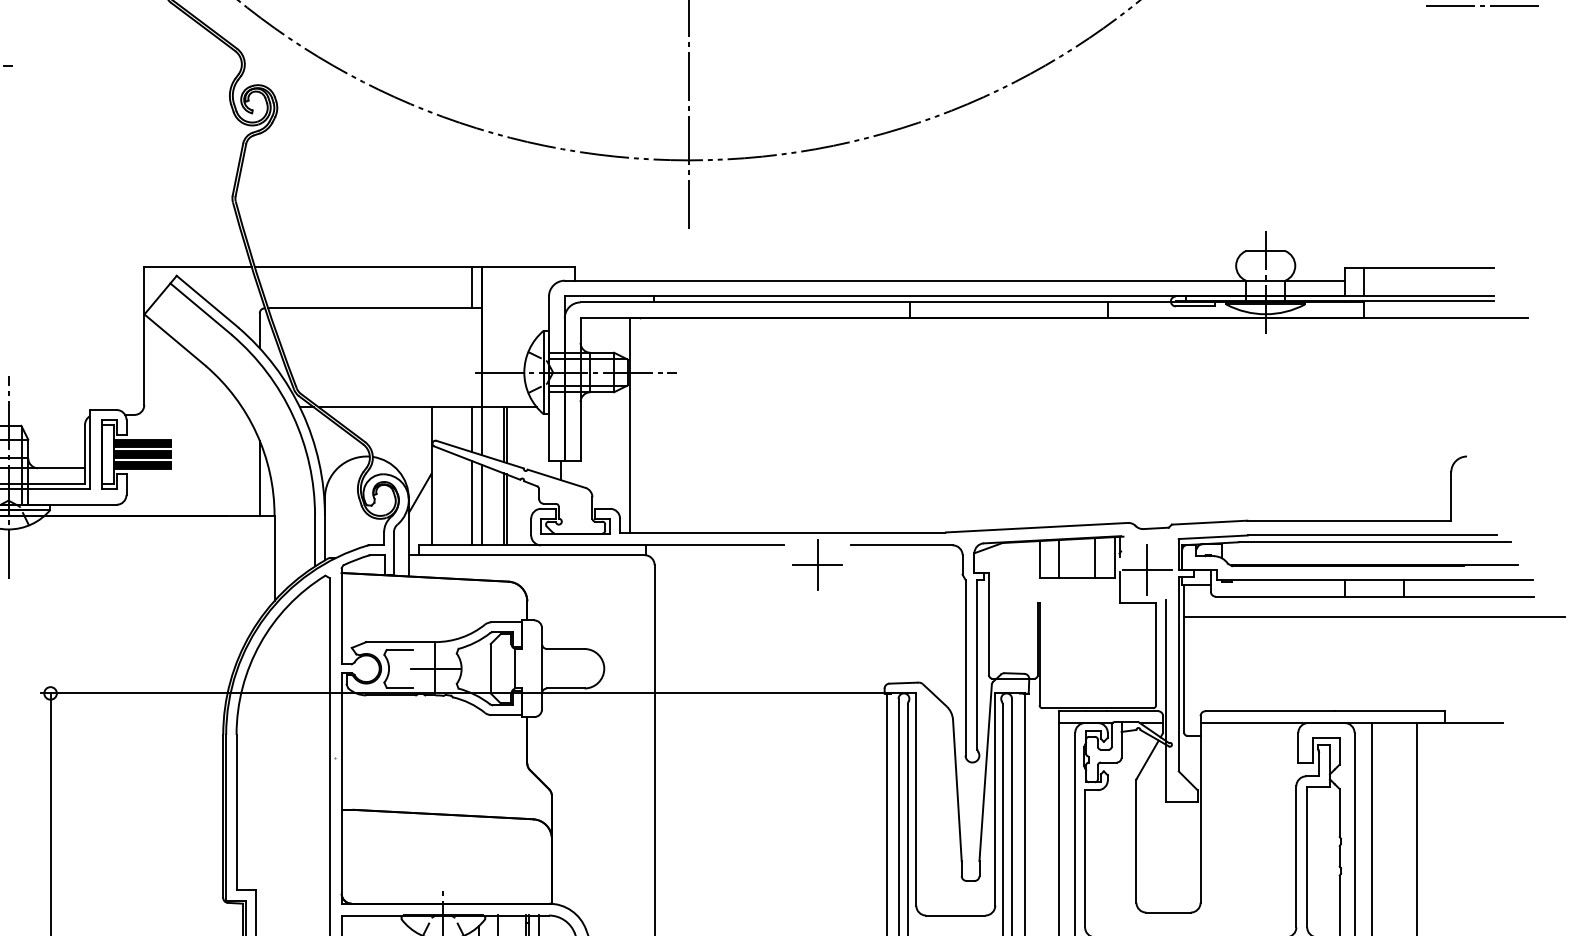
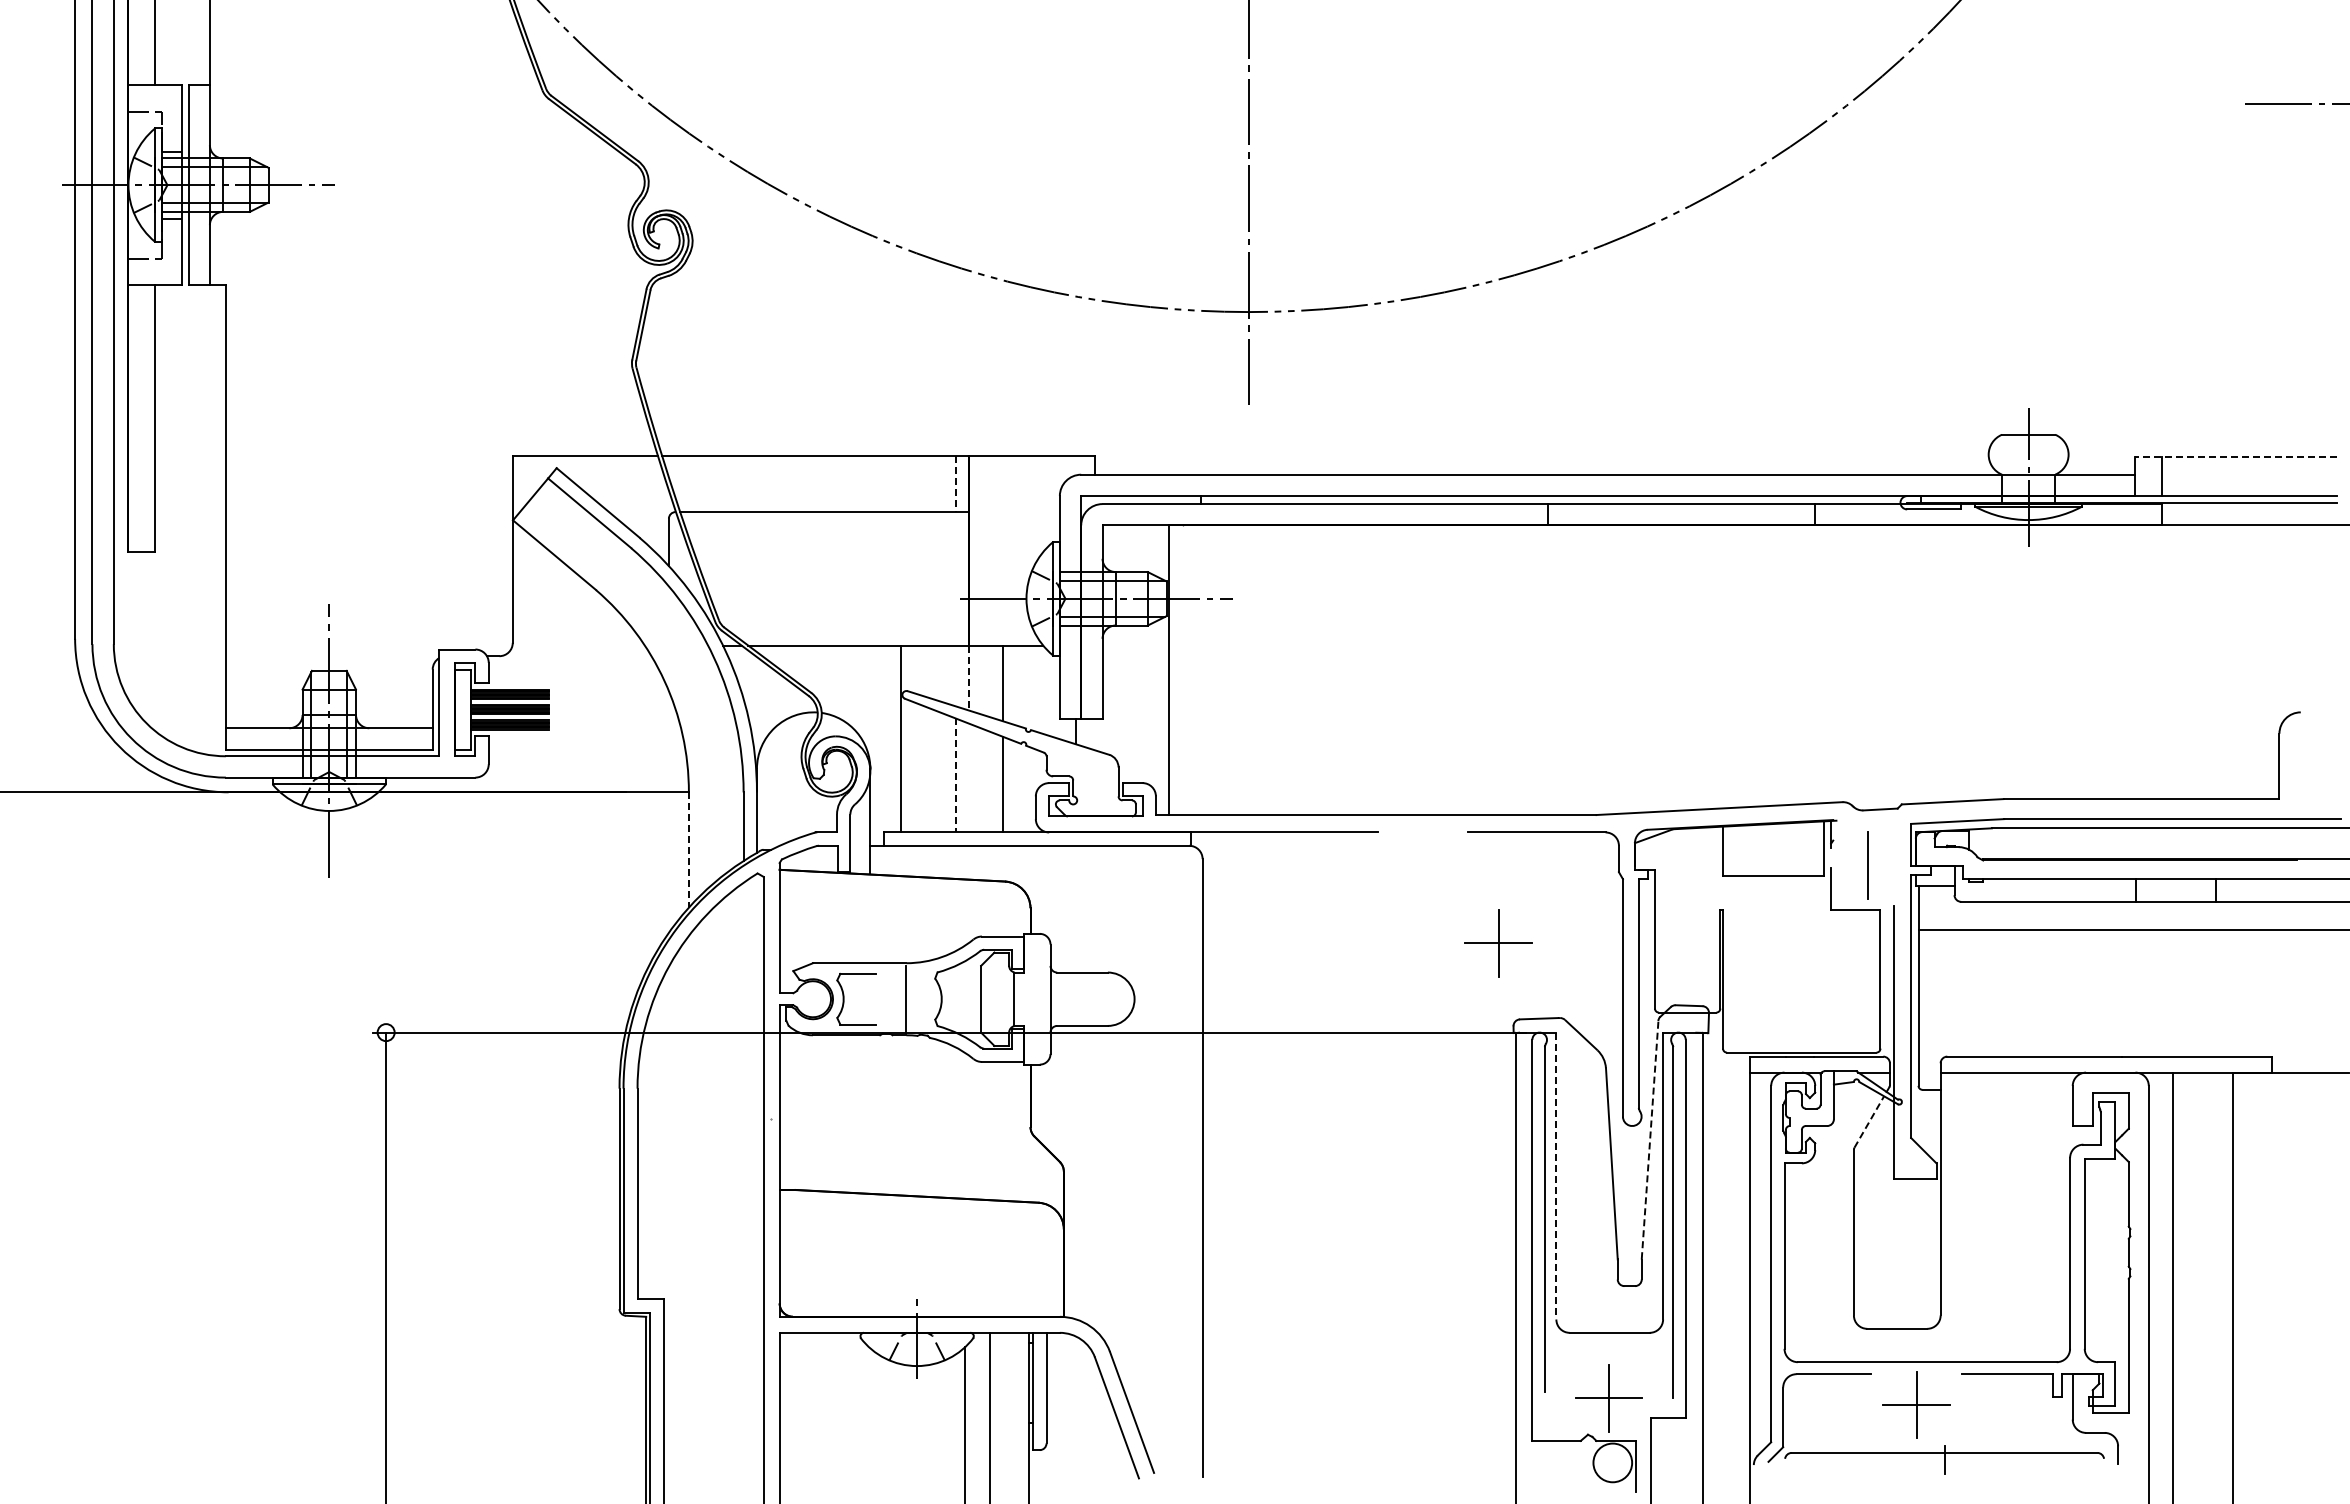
line: (1419, 267) -> (2236, 457), solid -> dashed
line: (471, 287) -> (955, 484), solid -> dashed
line: (471, 429) -> (955, 675), removed
line: (482, 431) -> (969, 678), solid -> dashed
line: (503, 434) -> (998, 682), removed
line: (259, 478) -> (668, 741), removed
line: (420, 492) -> (885, 761), removed
line: (471, 503) -> (955, 775), solid -> dashed
line: (482, 504) -> (969, 777), removed
line: (503, 508) -> (998, 782), removed
line: (1094, 557) -> (1797, 849), removed
line: (274, 558) -> (688, 850), solid -> dashed
line: (1059, 558) -> (1749, 850), removed
part: (817, 565) -> (1498, 943), moved
line: (1147, 569) -> (1868, 865), removed
line: (435, 668) -> (906, 999), removed
line: (1147, 759) -> (1869, 1122), solid -> dashed
line: (985, 772) -> (1650, 1139), solid -> dashed
line: (916, 799) -> (1556, 1176), solid -> dashed

